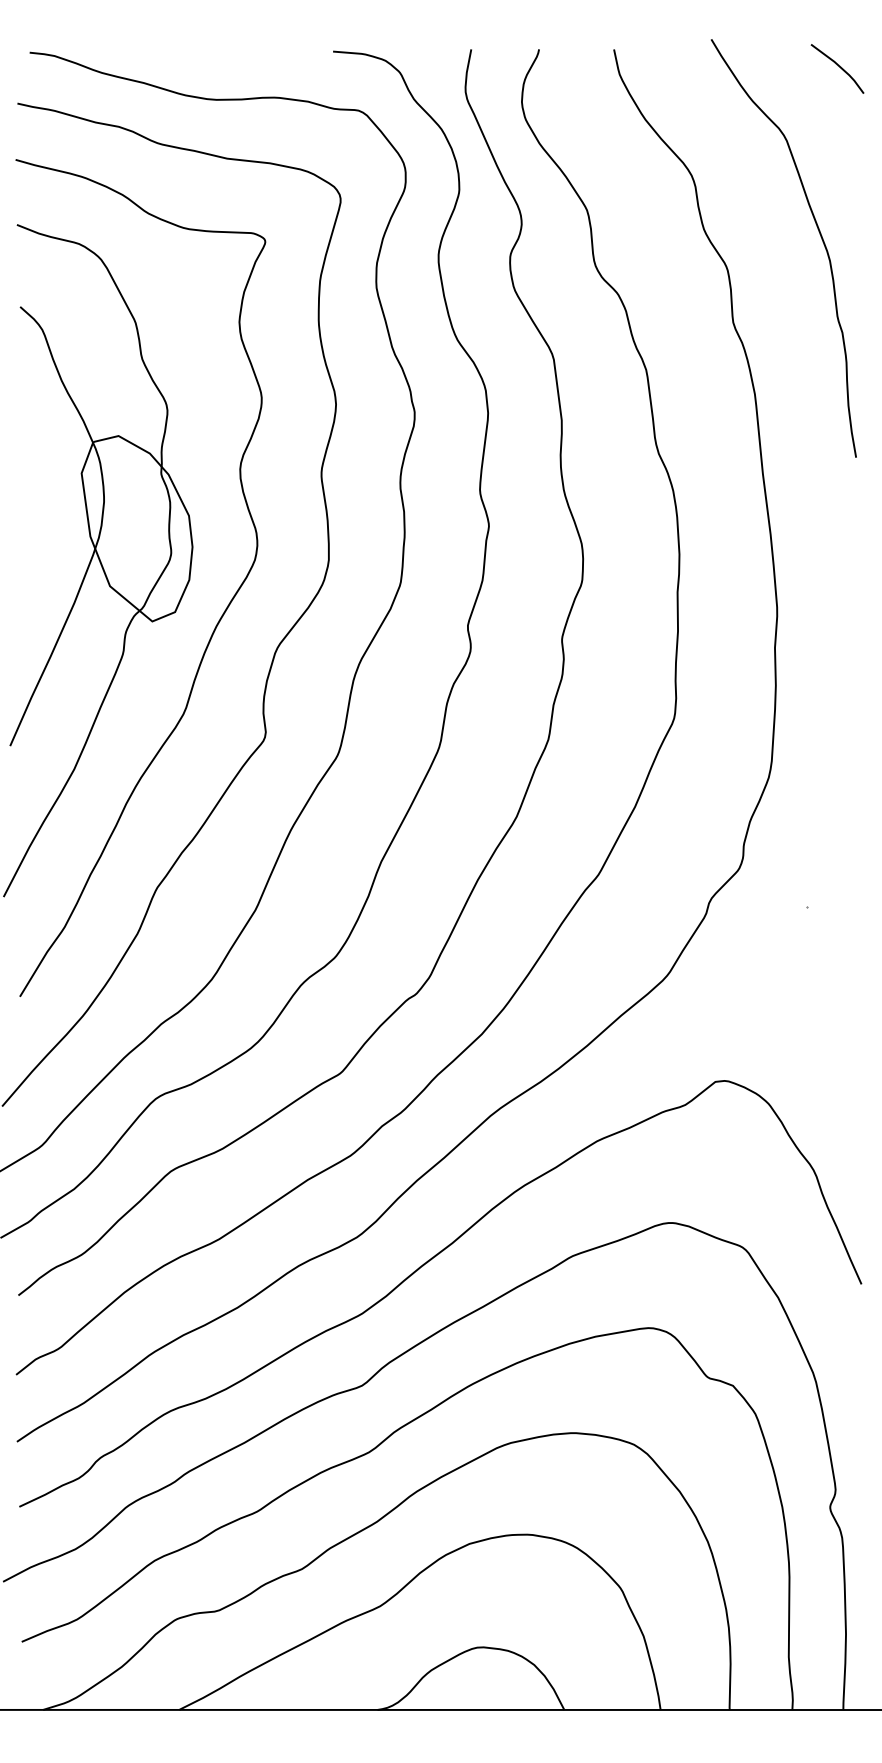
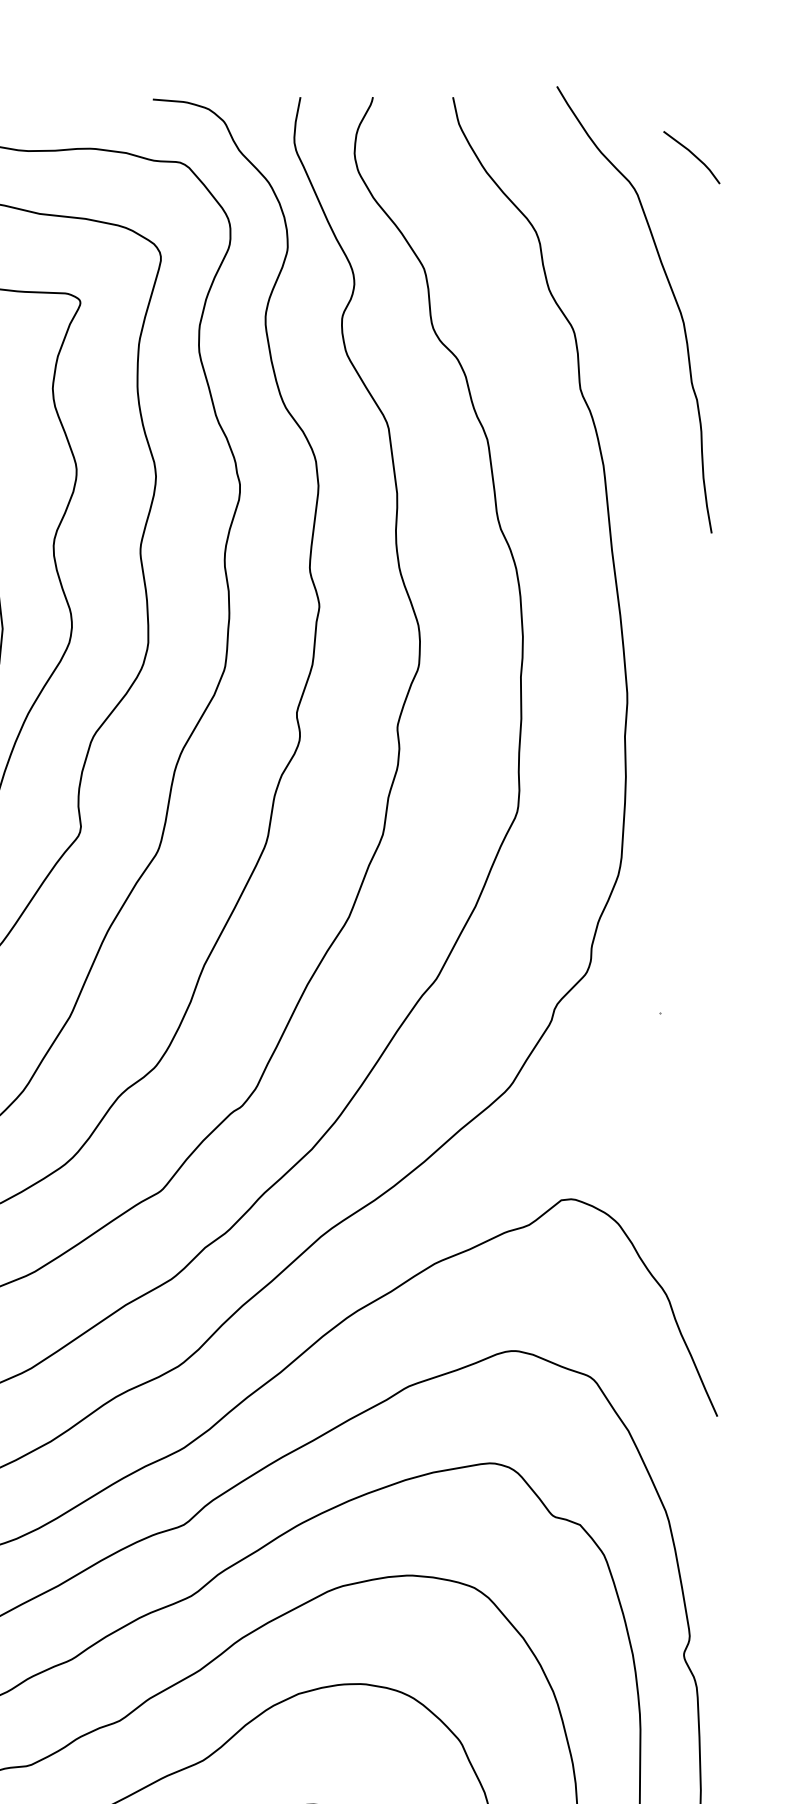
line: (838, 66) -> (692, 154), moved

